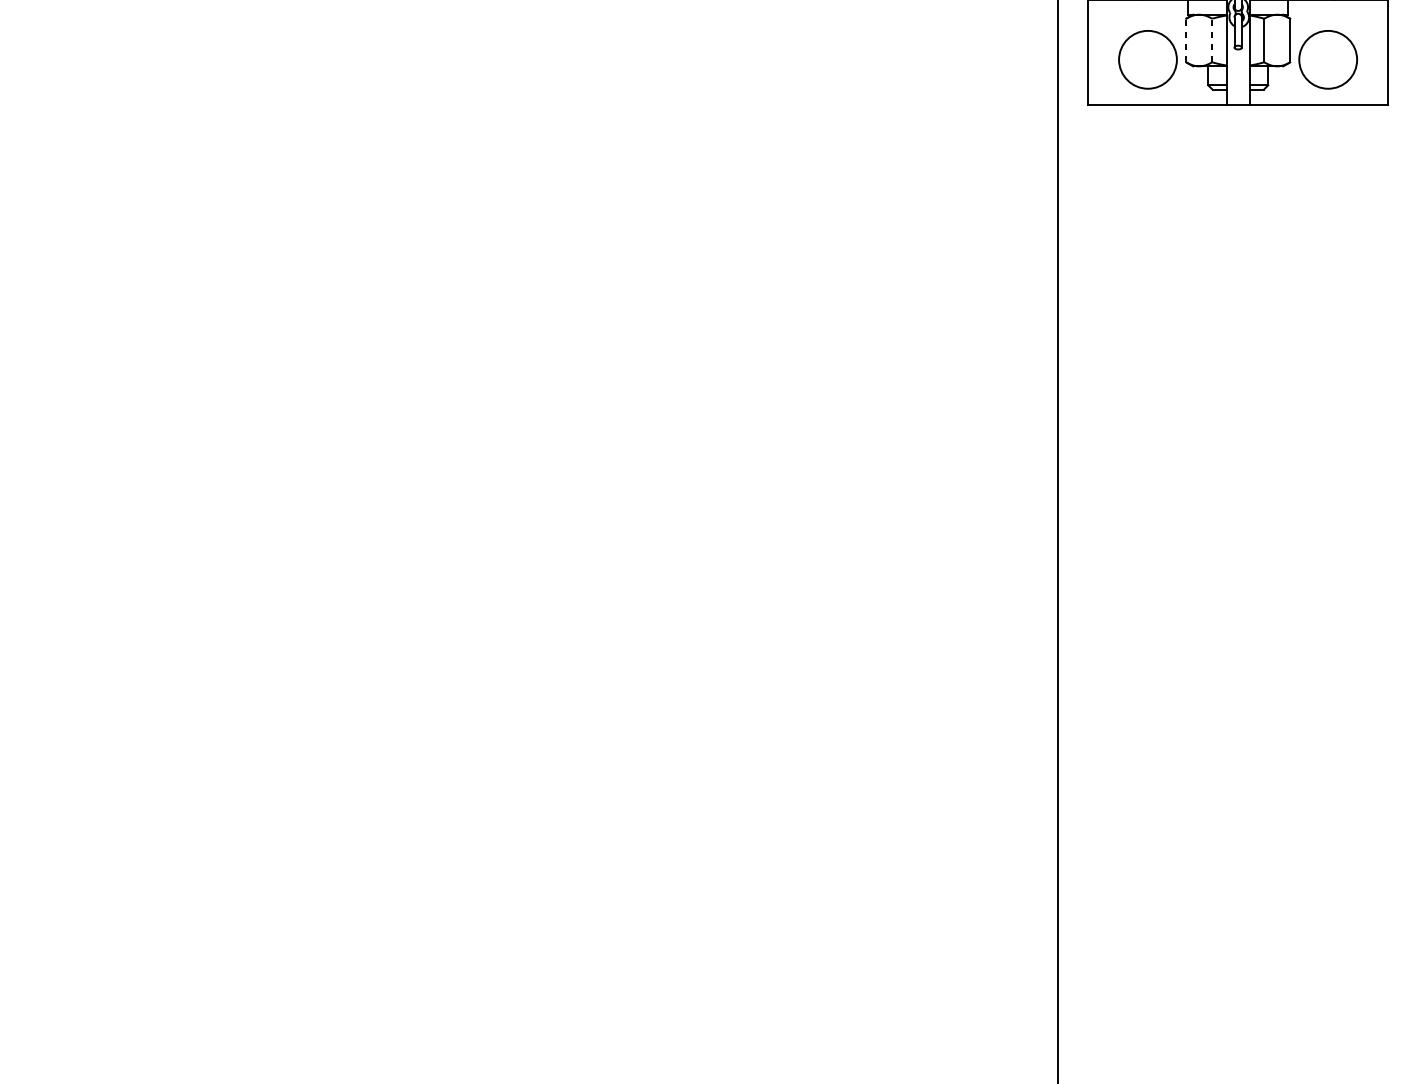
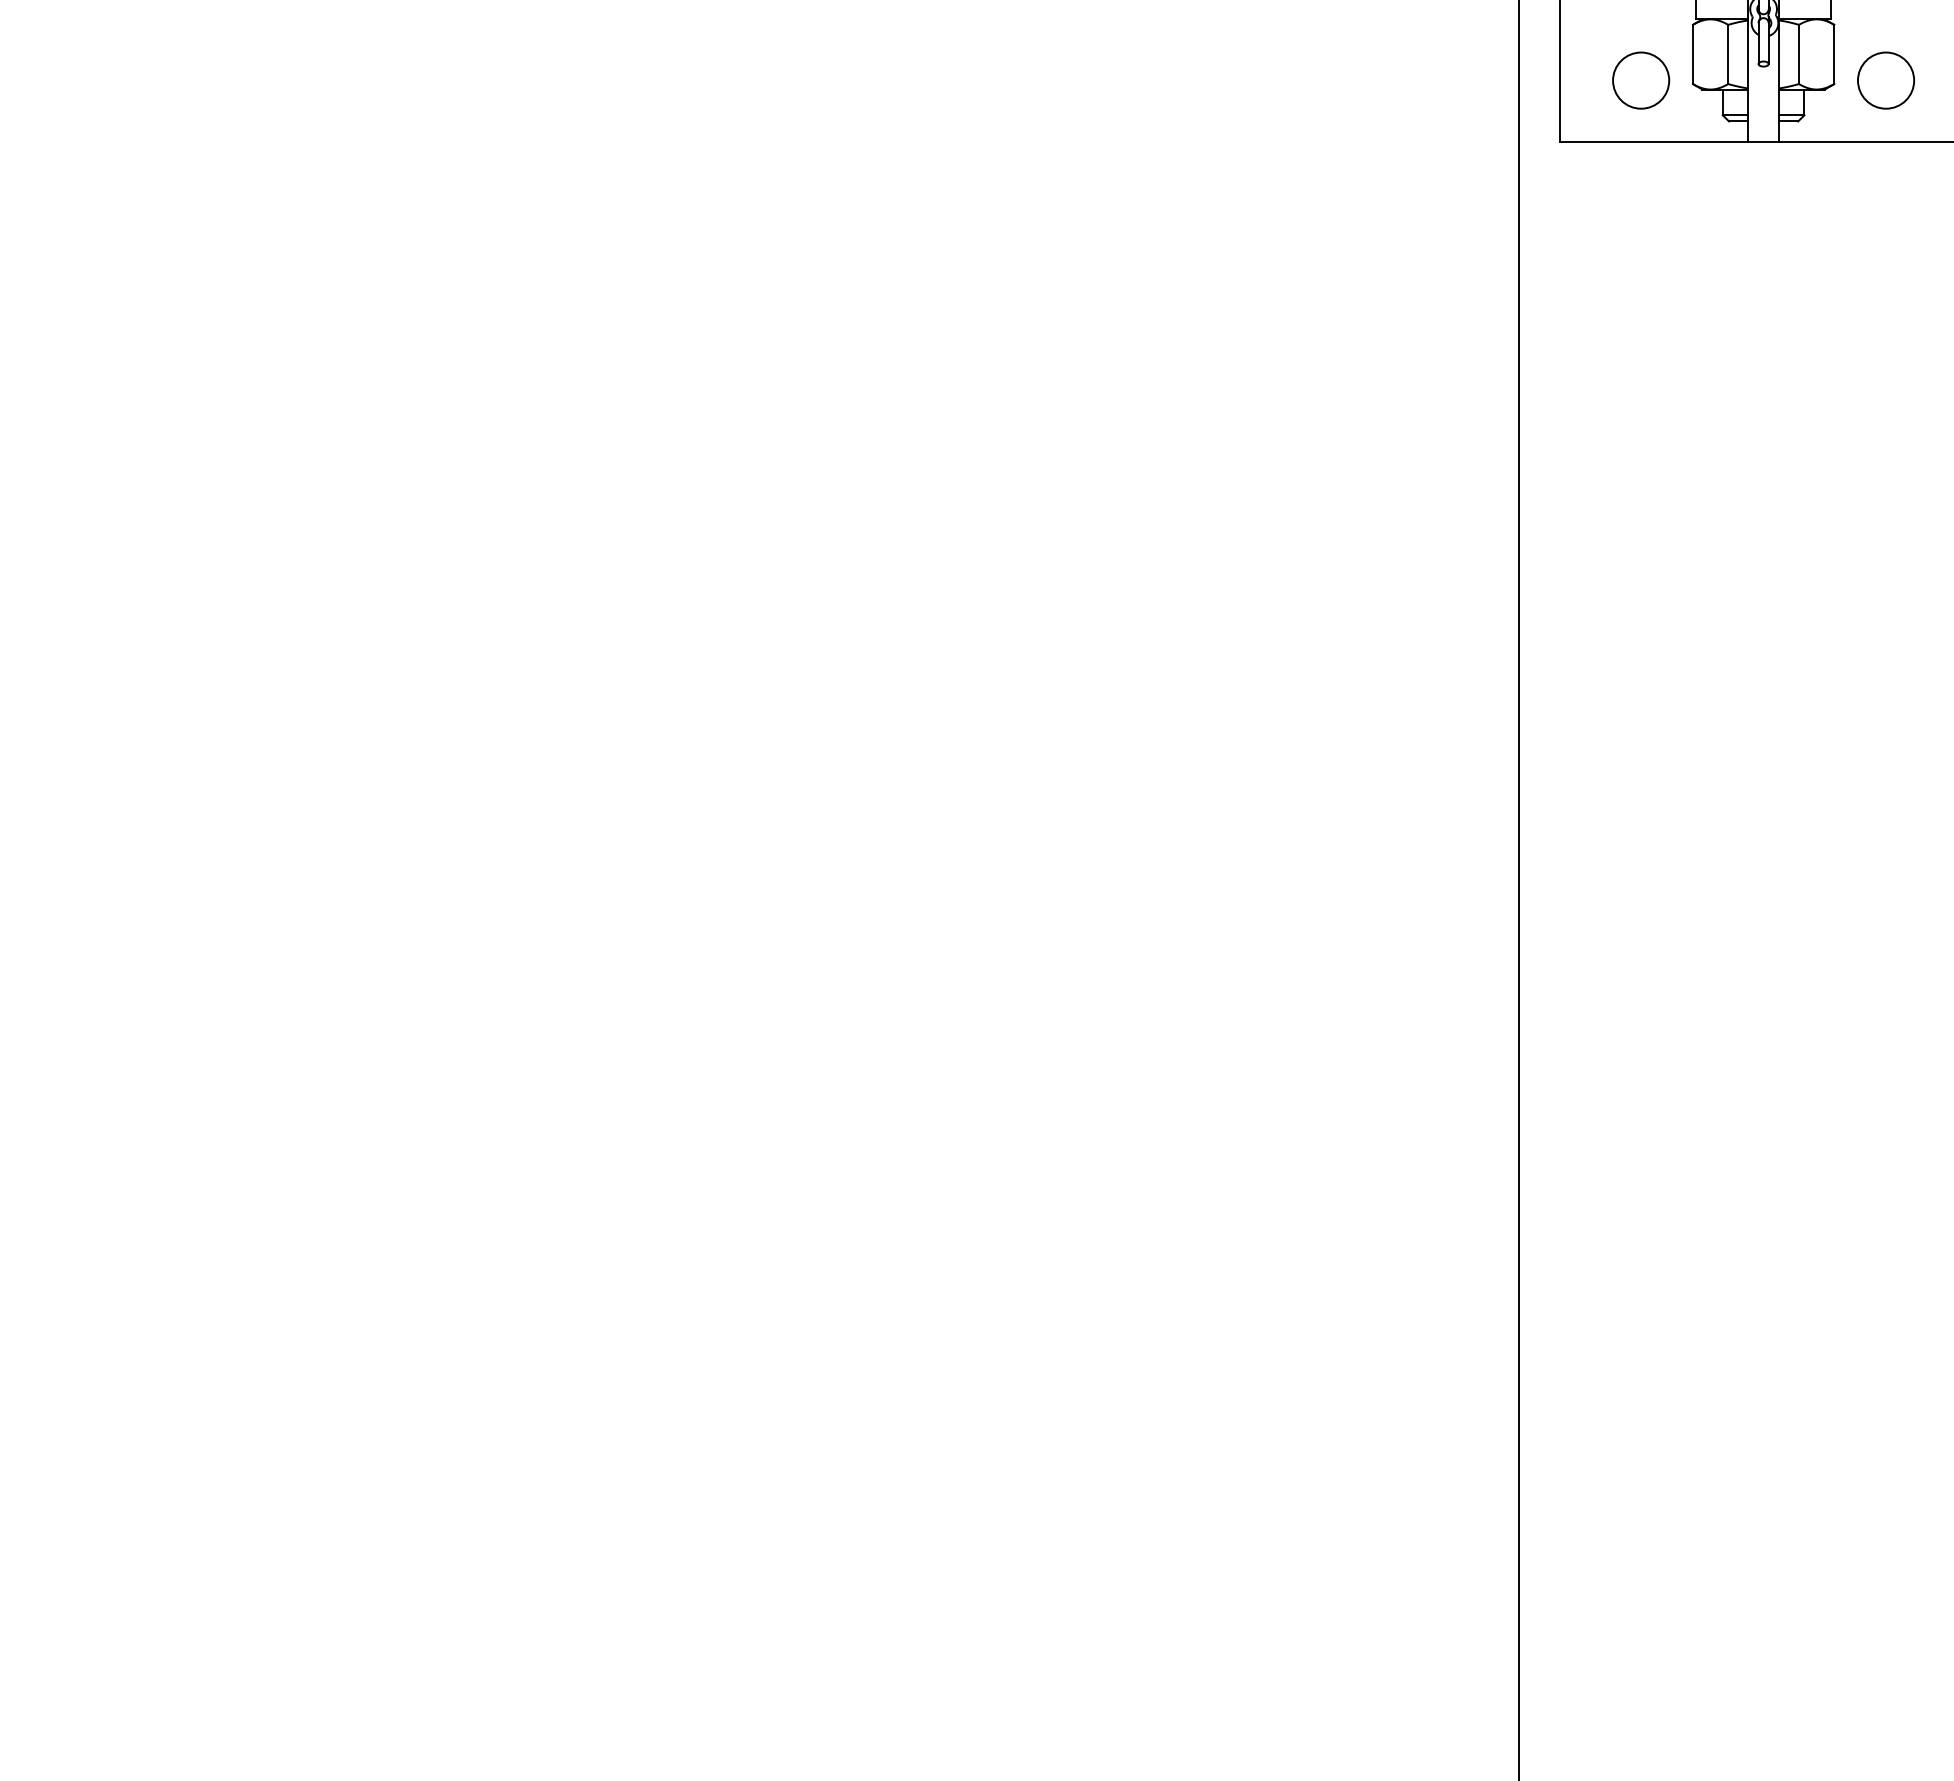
line: (1185, 40) -> (1692, 54), dashed -> solid
line: (1212, 40) -> (1728, 54), dashed -> solid
circle: (1148, 59) -> (1641, 80), size x0.71
circle: (1328, 59) -> (1886, 80), size x0.71

